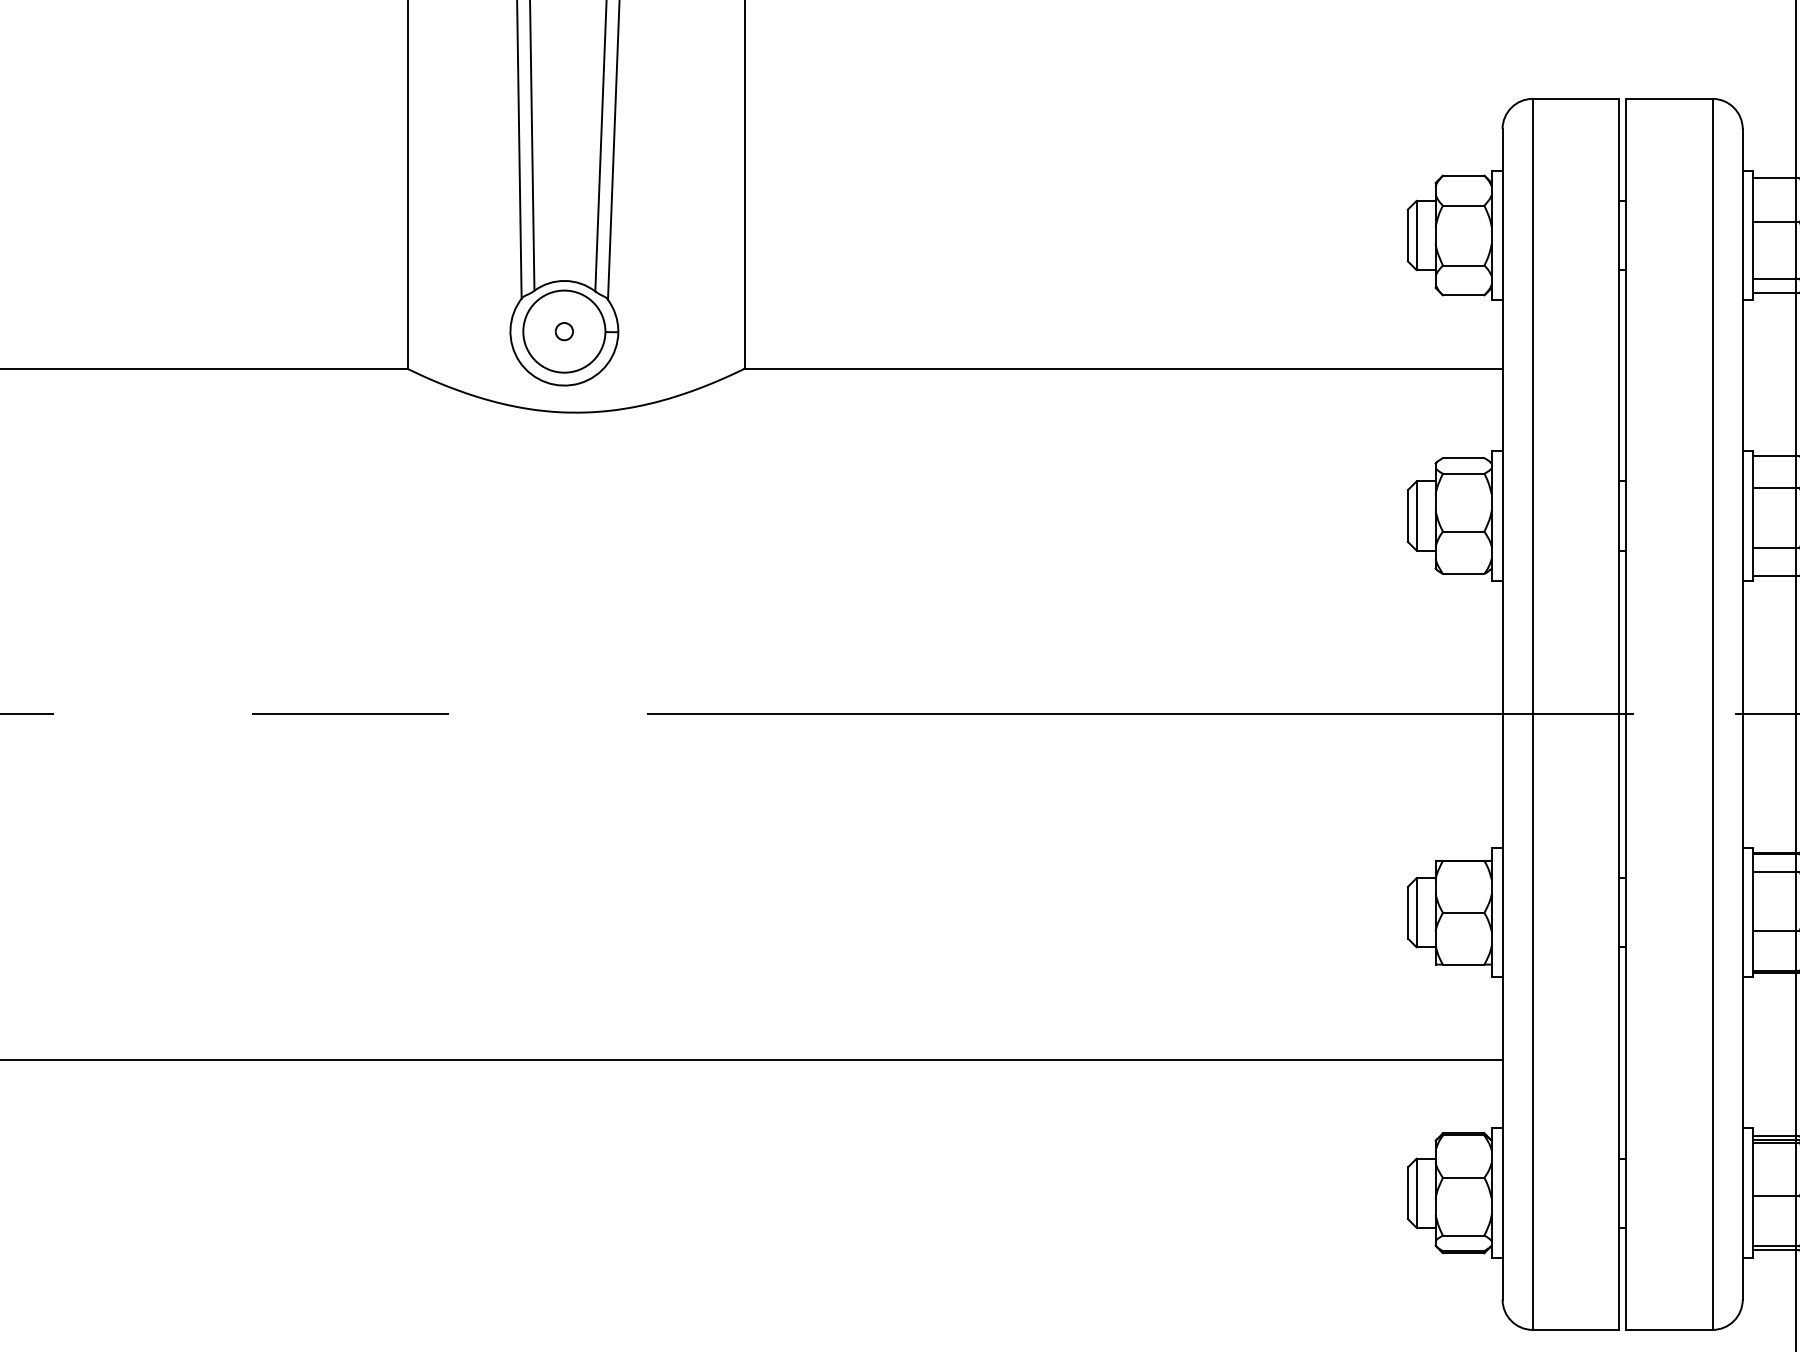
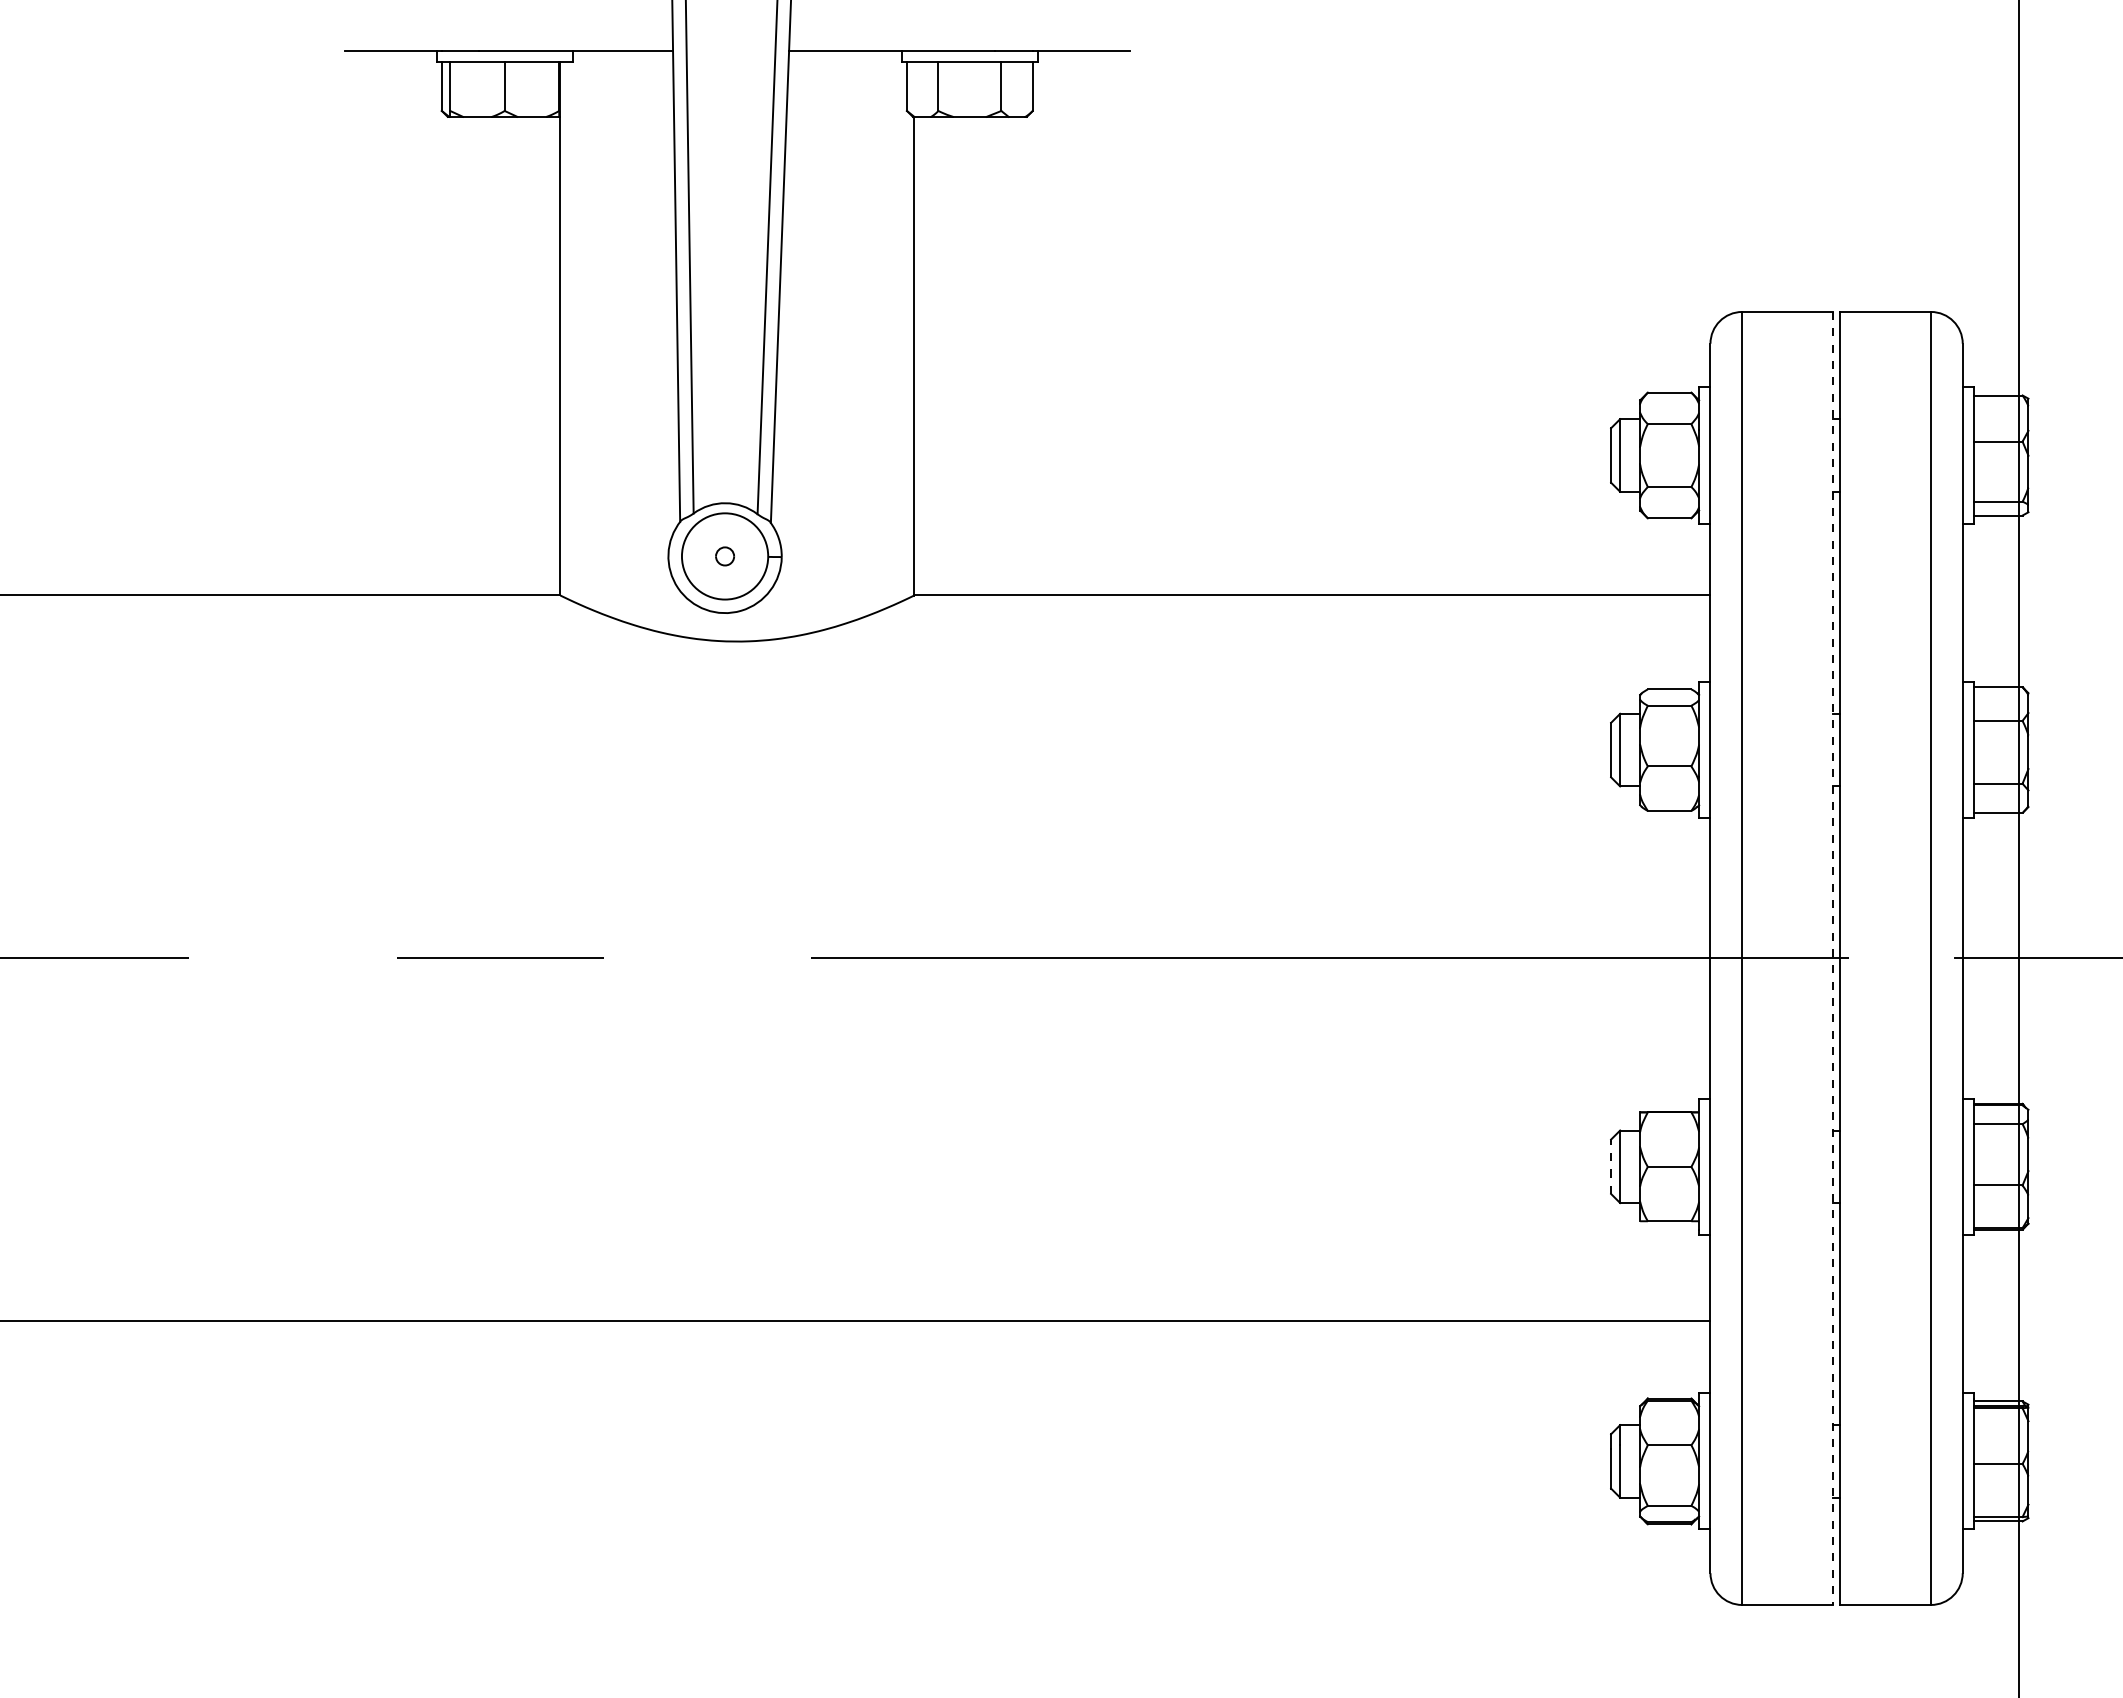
line: (1618, 714) -> (1832, 958), solid -> dashed
line: (1408, 913) -> (1611, 1167), solid -> dashed

